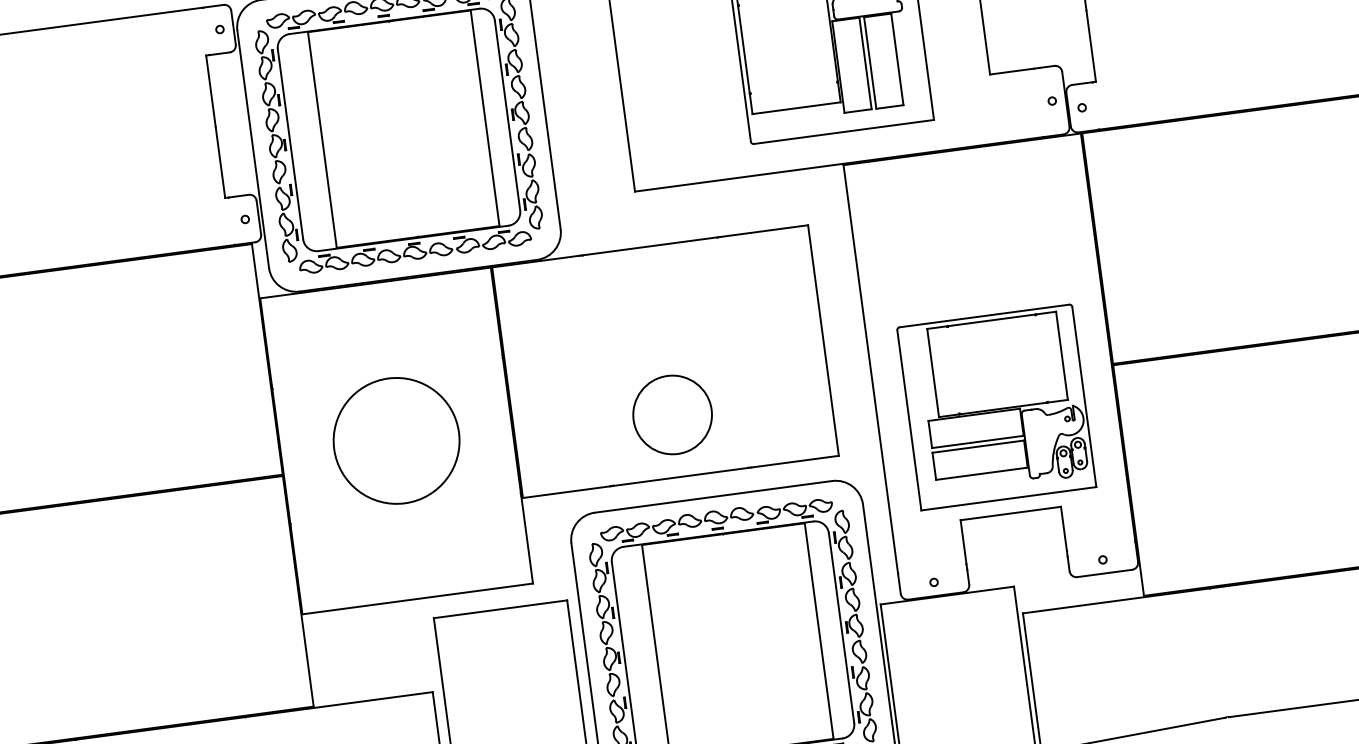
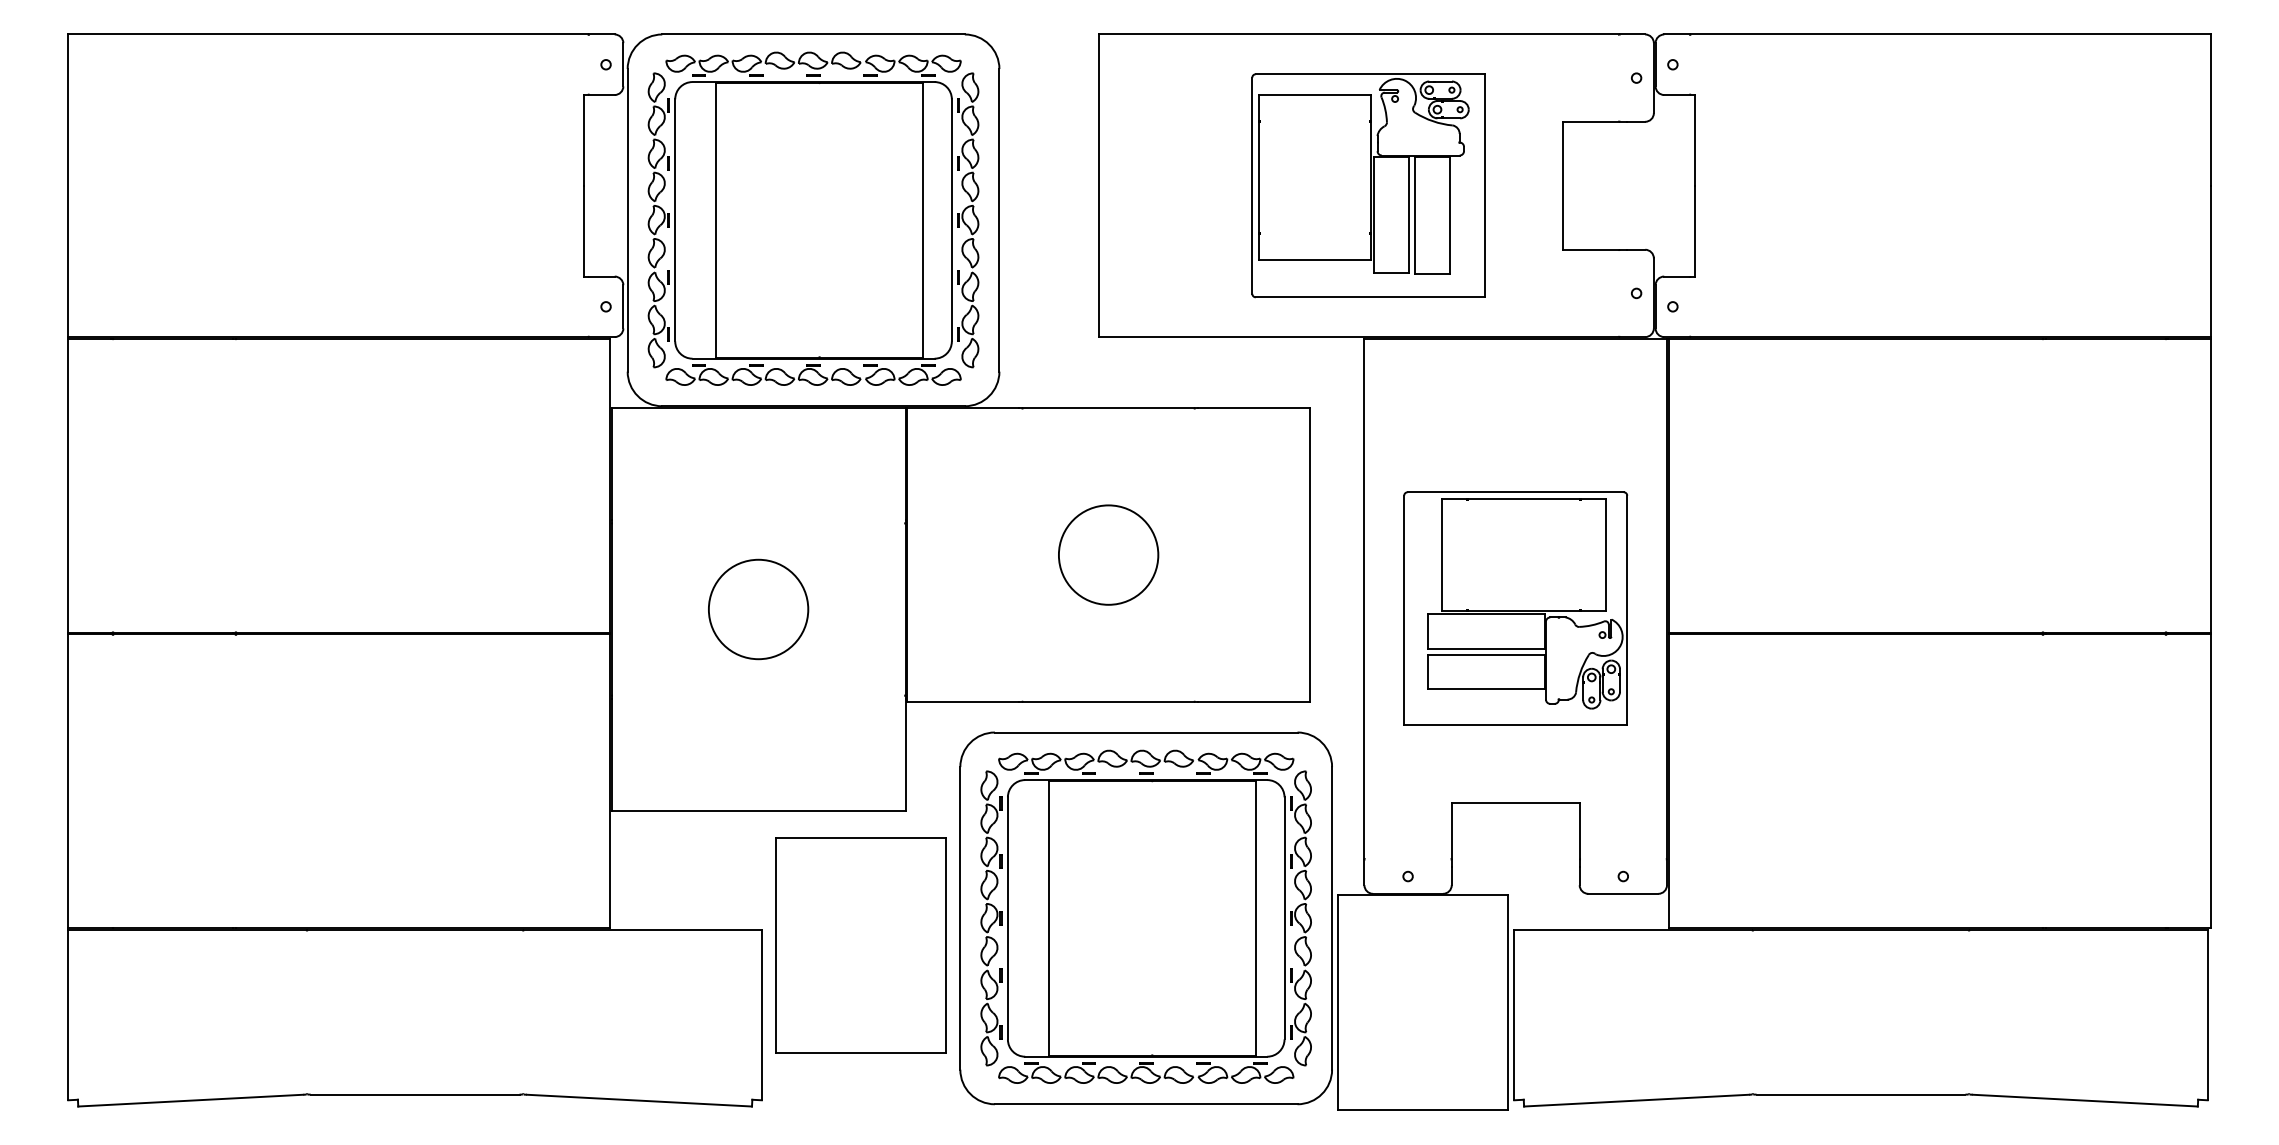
part: (996, 407) -> (1515, 608), moved
circle: (672, 414) -> (1108, 554), moved
circle: (396, 440) -> (758, 609), size x0.62

